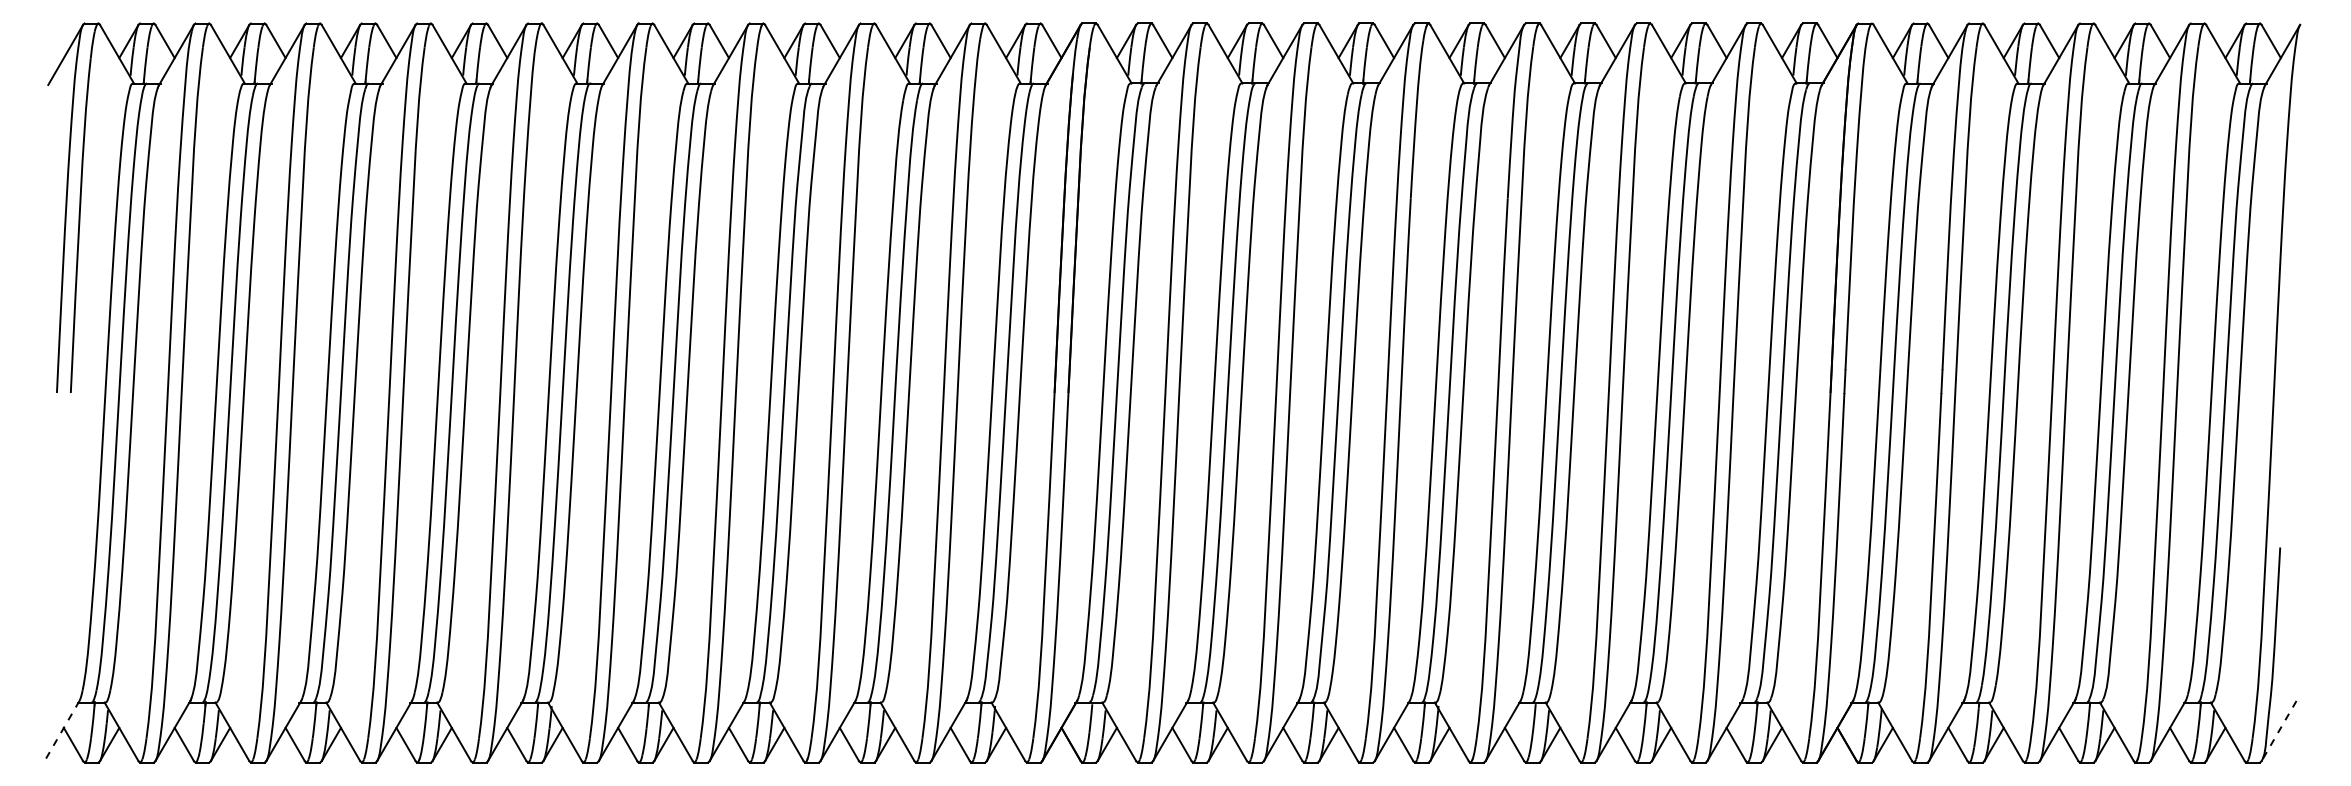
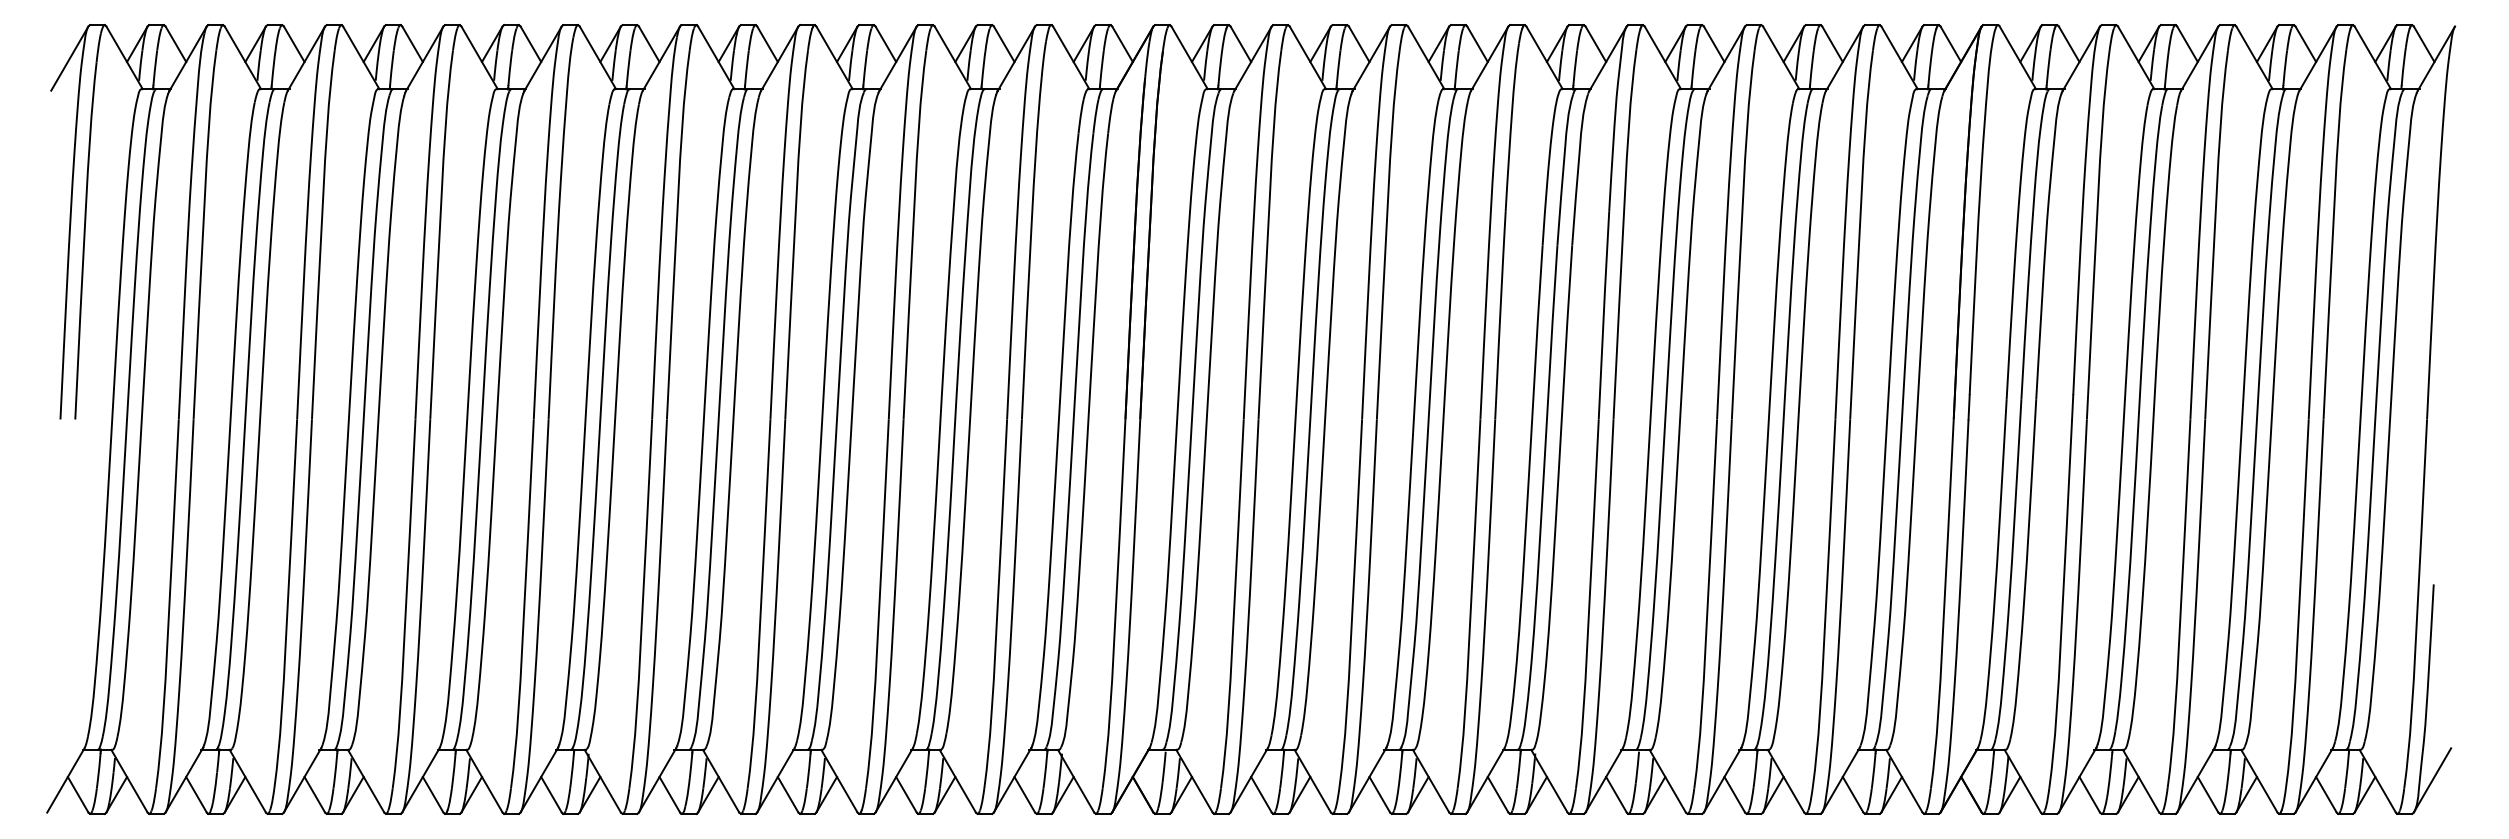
line: (61, 731) -> (65, 780), dashed -> solid
line: (2279, 731) -> (2432, 780), dashed -> solid

